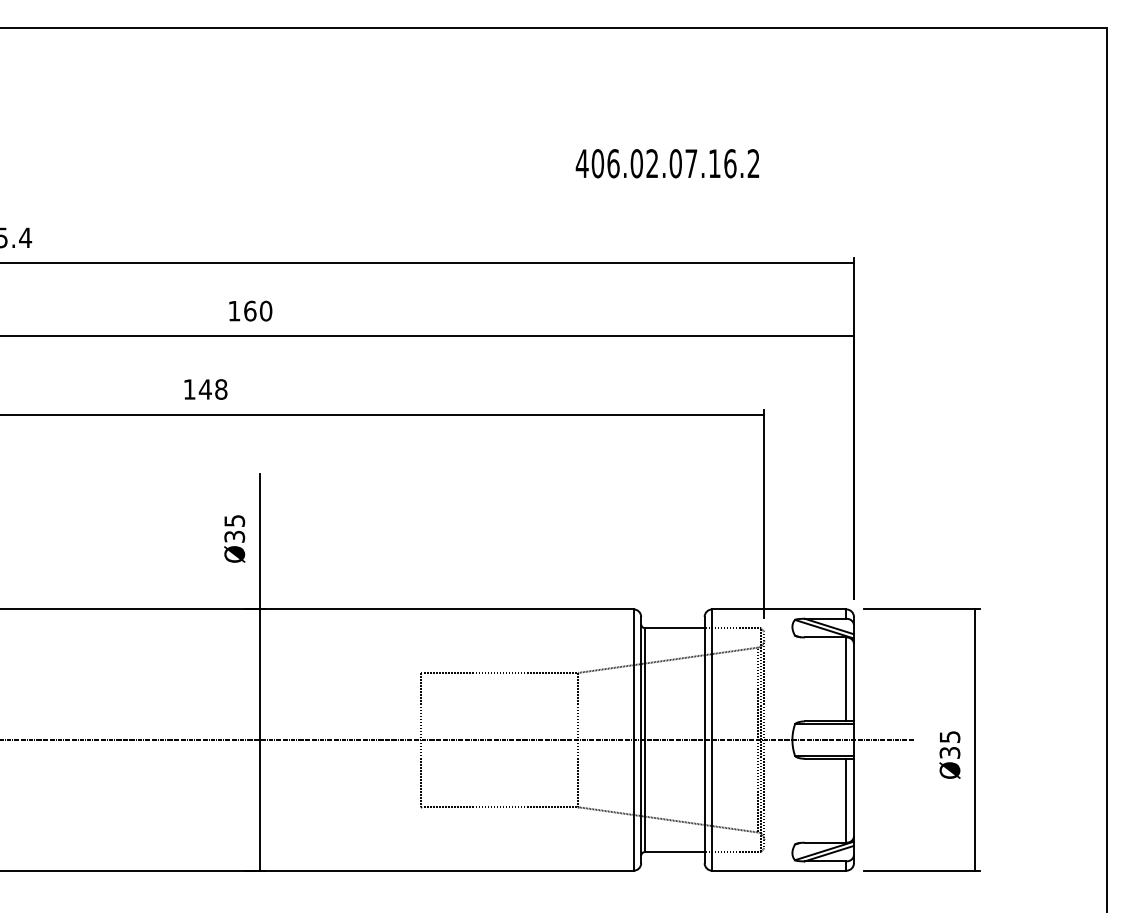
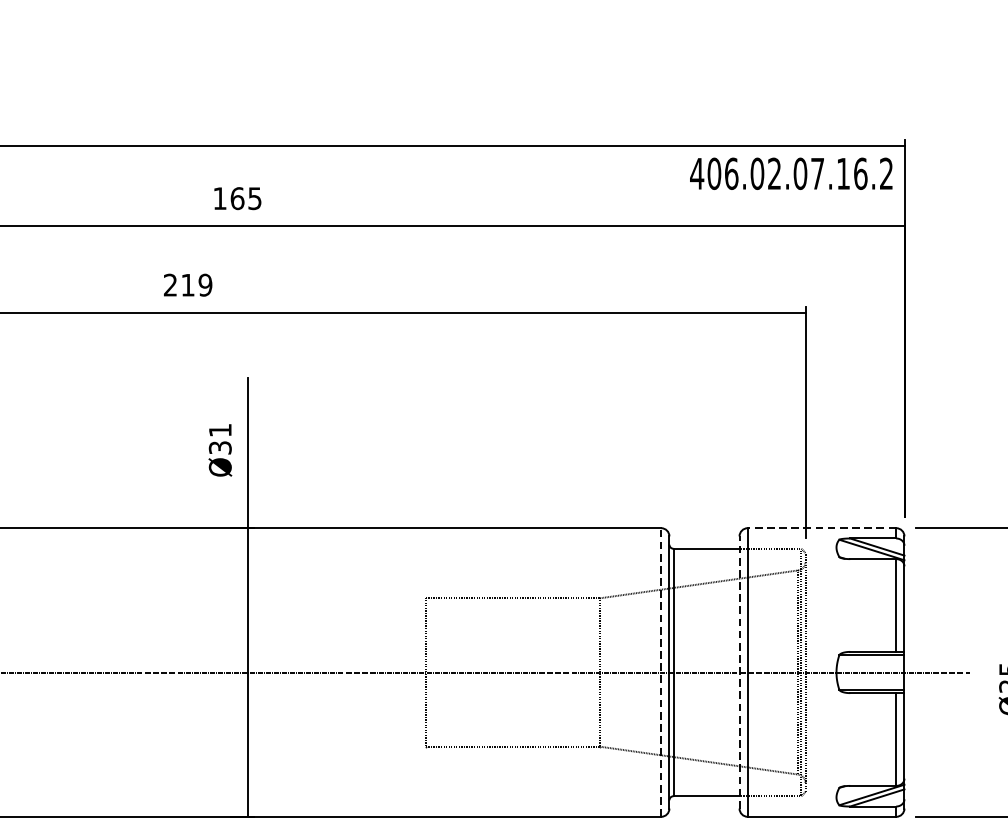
text: (667, 163) -> (791, 173), moved
text: (265, 310) -> (254, 197), 160 -> 165
text: (205, 389) -> (188, 285), 148 -> 219
text: (234, 520) -> (220, 429), Ø35 -> Ø31
line: (778, 609) -> (821, 528), solid -> dashed
line: (704, 739) -> (739, 671), solid -> dashed
line: (633, 740) -> (660, 672), solid -> dashed

